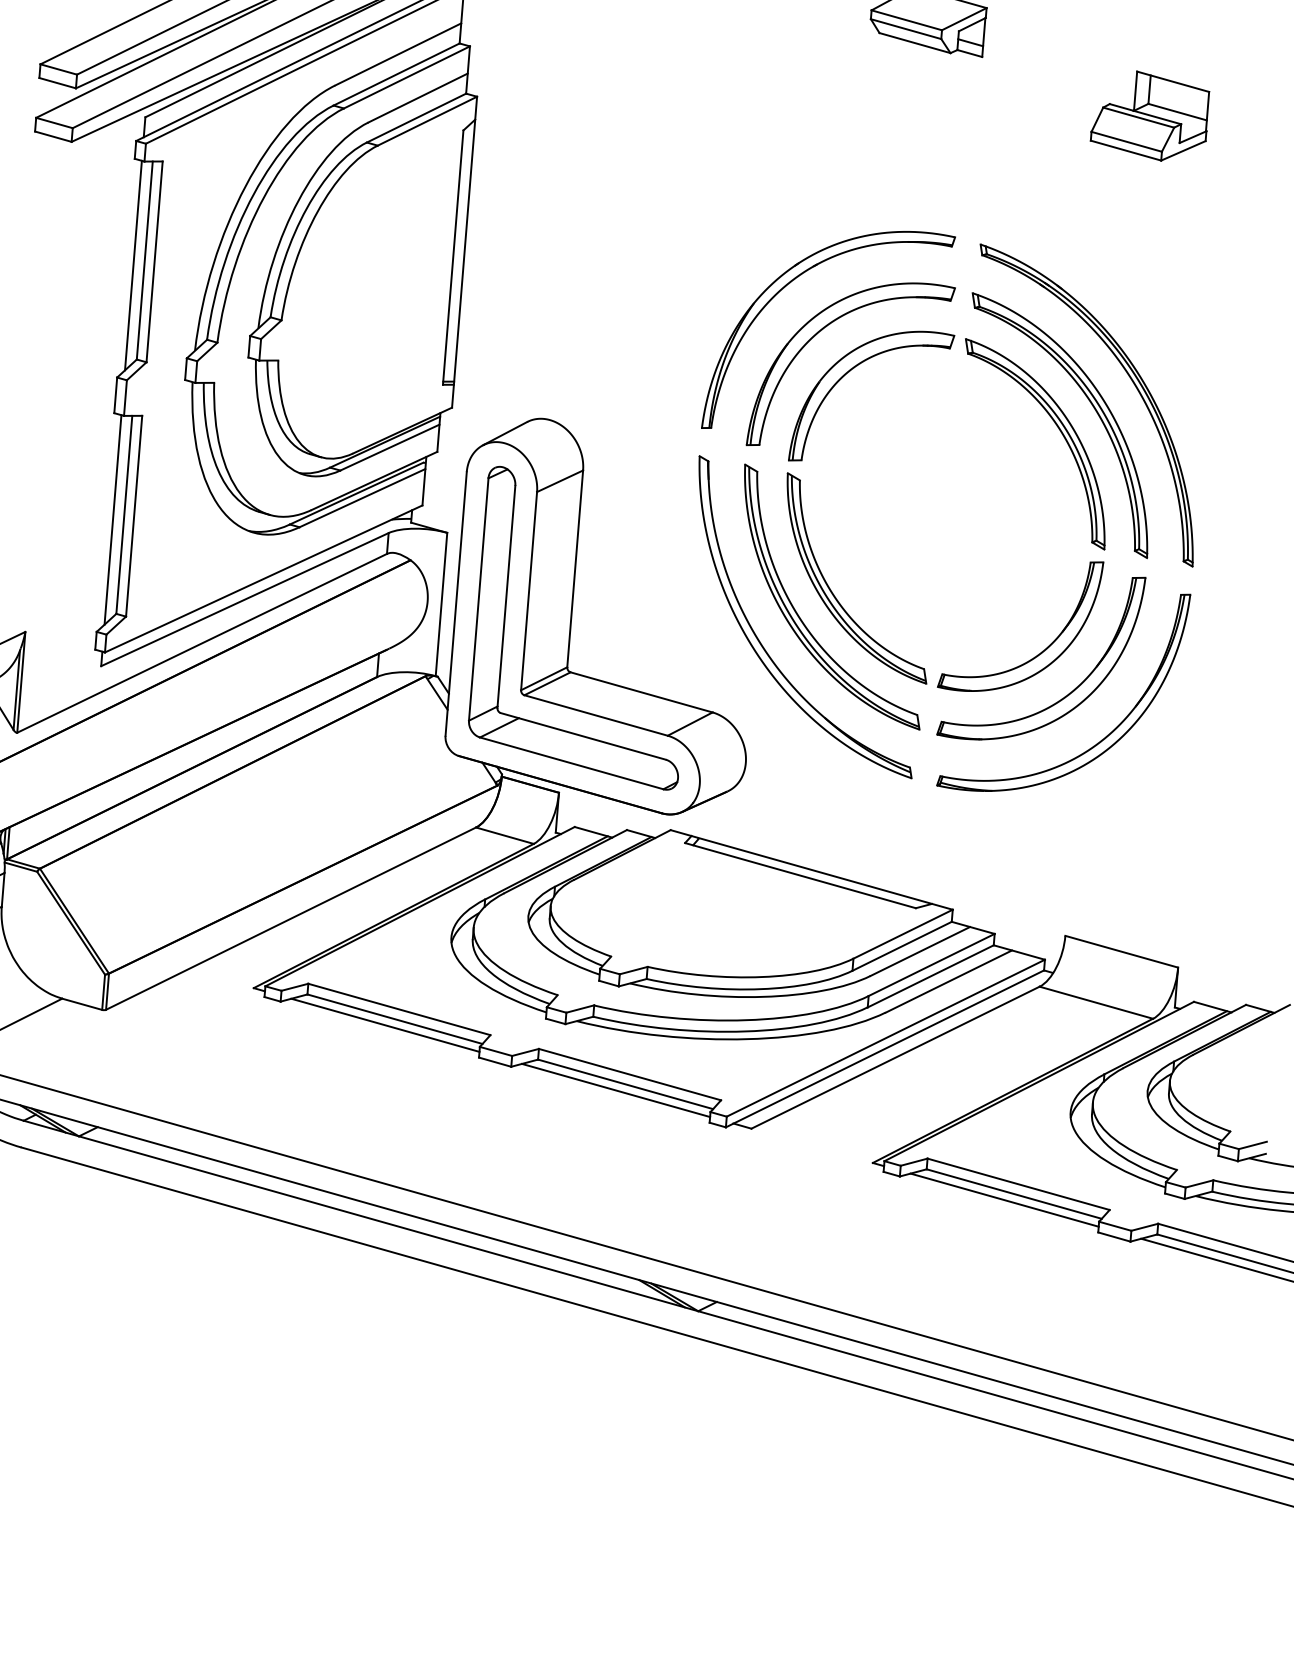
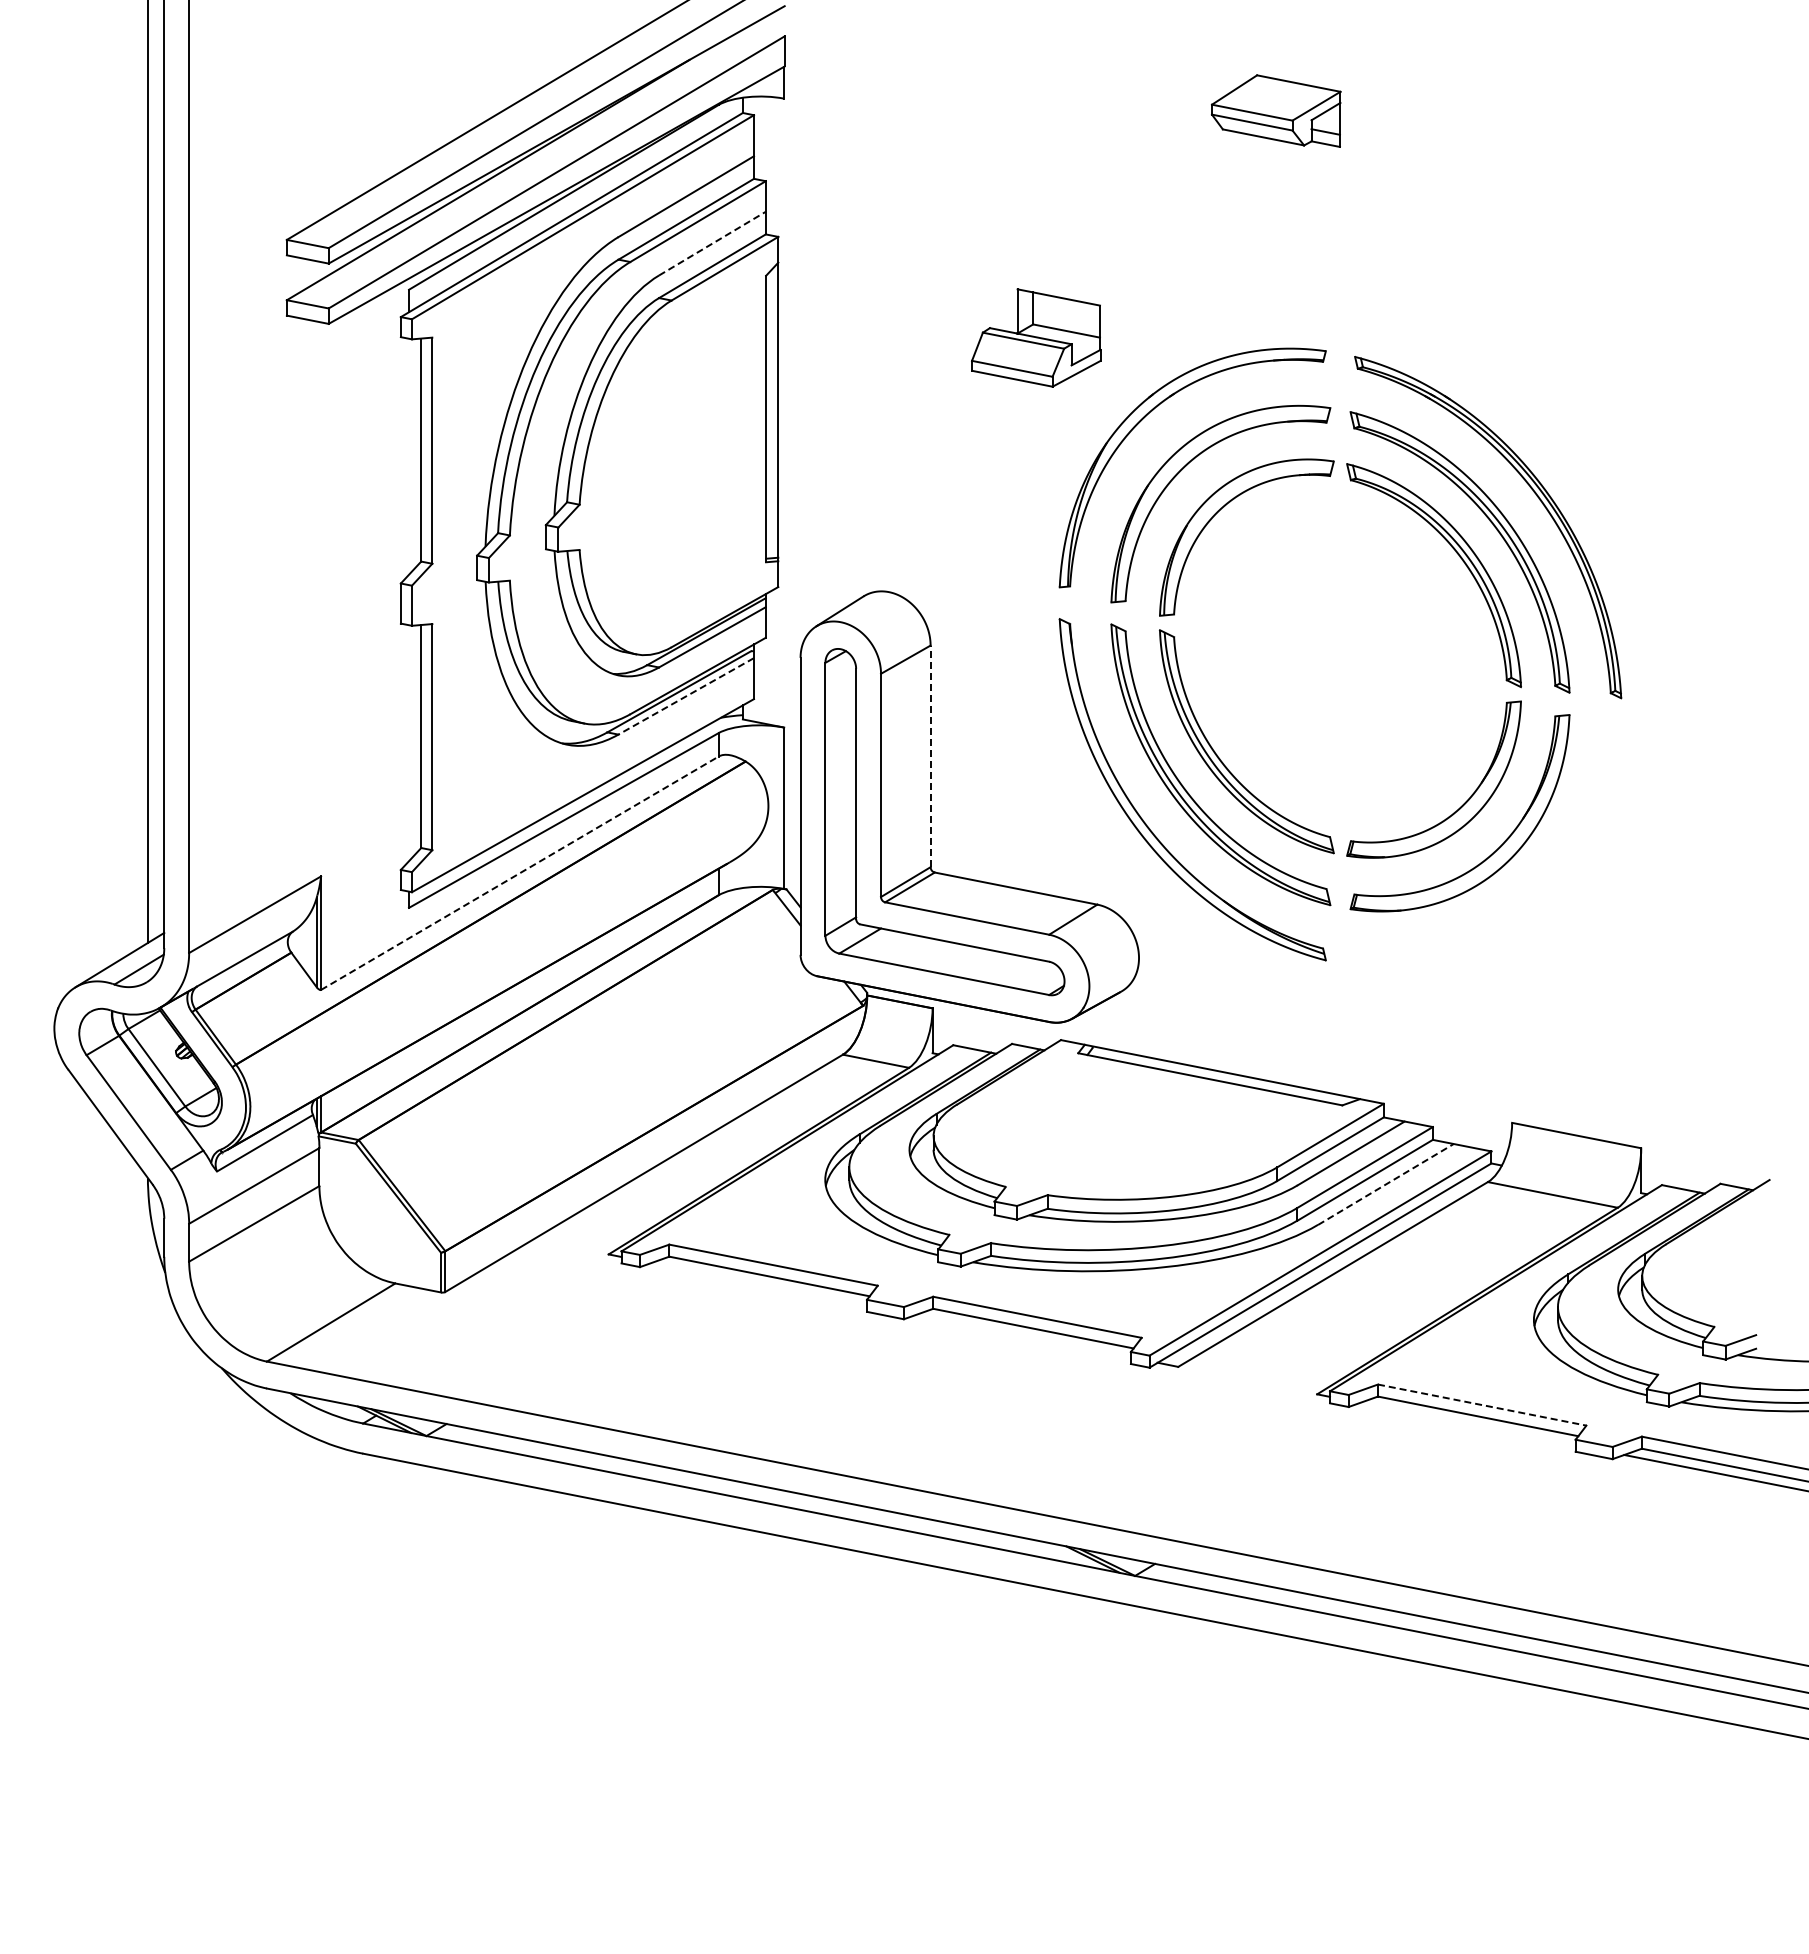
line: (418, 97) -> (712, 243), solid -> dashed
part: (1150, 115) -> (1036, 337), moved
line: (133, 265) -> (409, 456), removed
line: (362, 498) -> (686, 696), solid -> dashed
line: (113, 520) -> (409, 743), removed
line: (575, 568) -> (930, 756), solid -> dashed
line: (201, 643) -> (519, 873), solid -> dashed
part: (1103, 738) -> (1536, 898), removed
line: (948, 981) -> (1385, 1184), solid -> dashed
line: (385, 1024) -> (759, 1283), removed
line: (615, 1090) -> (1022, 1336), removed
line: (1018, 1184) -> (1482, 1405), solid -> dashed
line: (1004, 1199) -> (1467, 1423), removed

